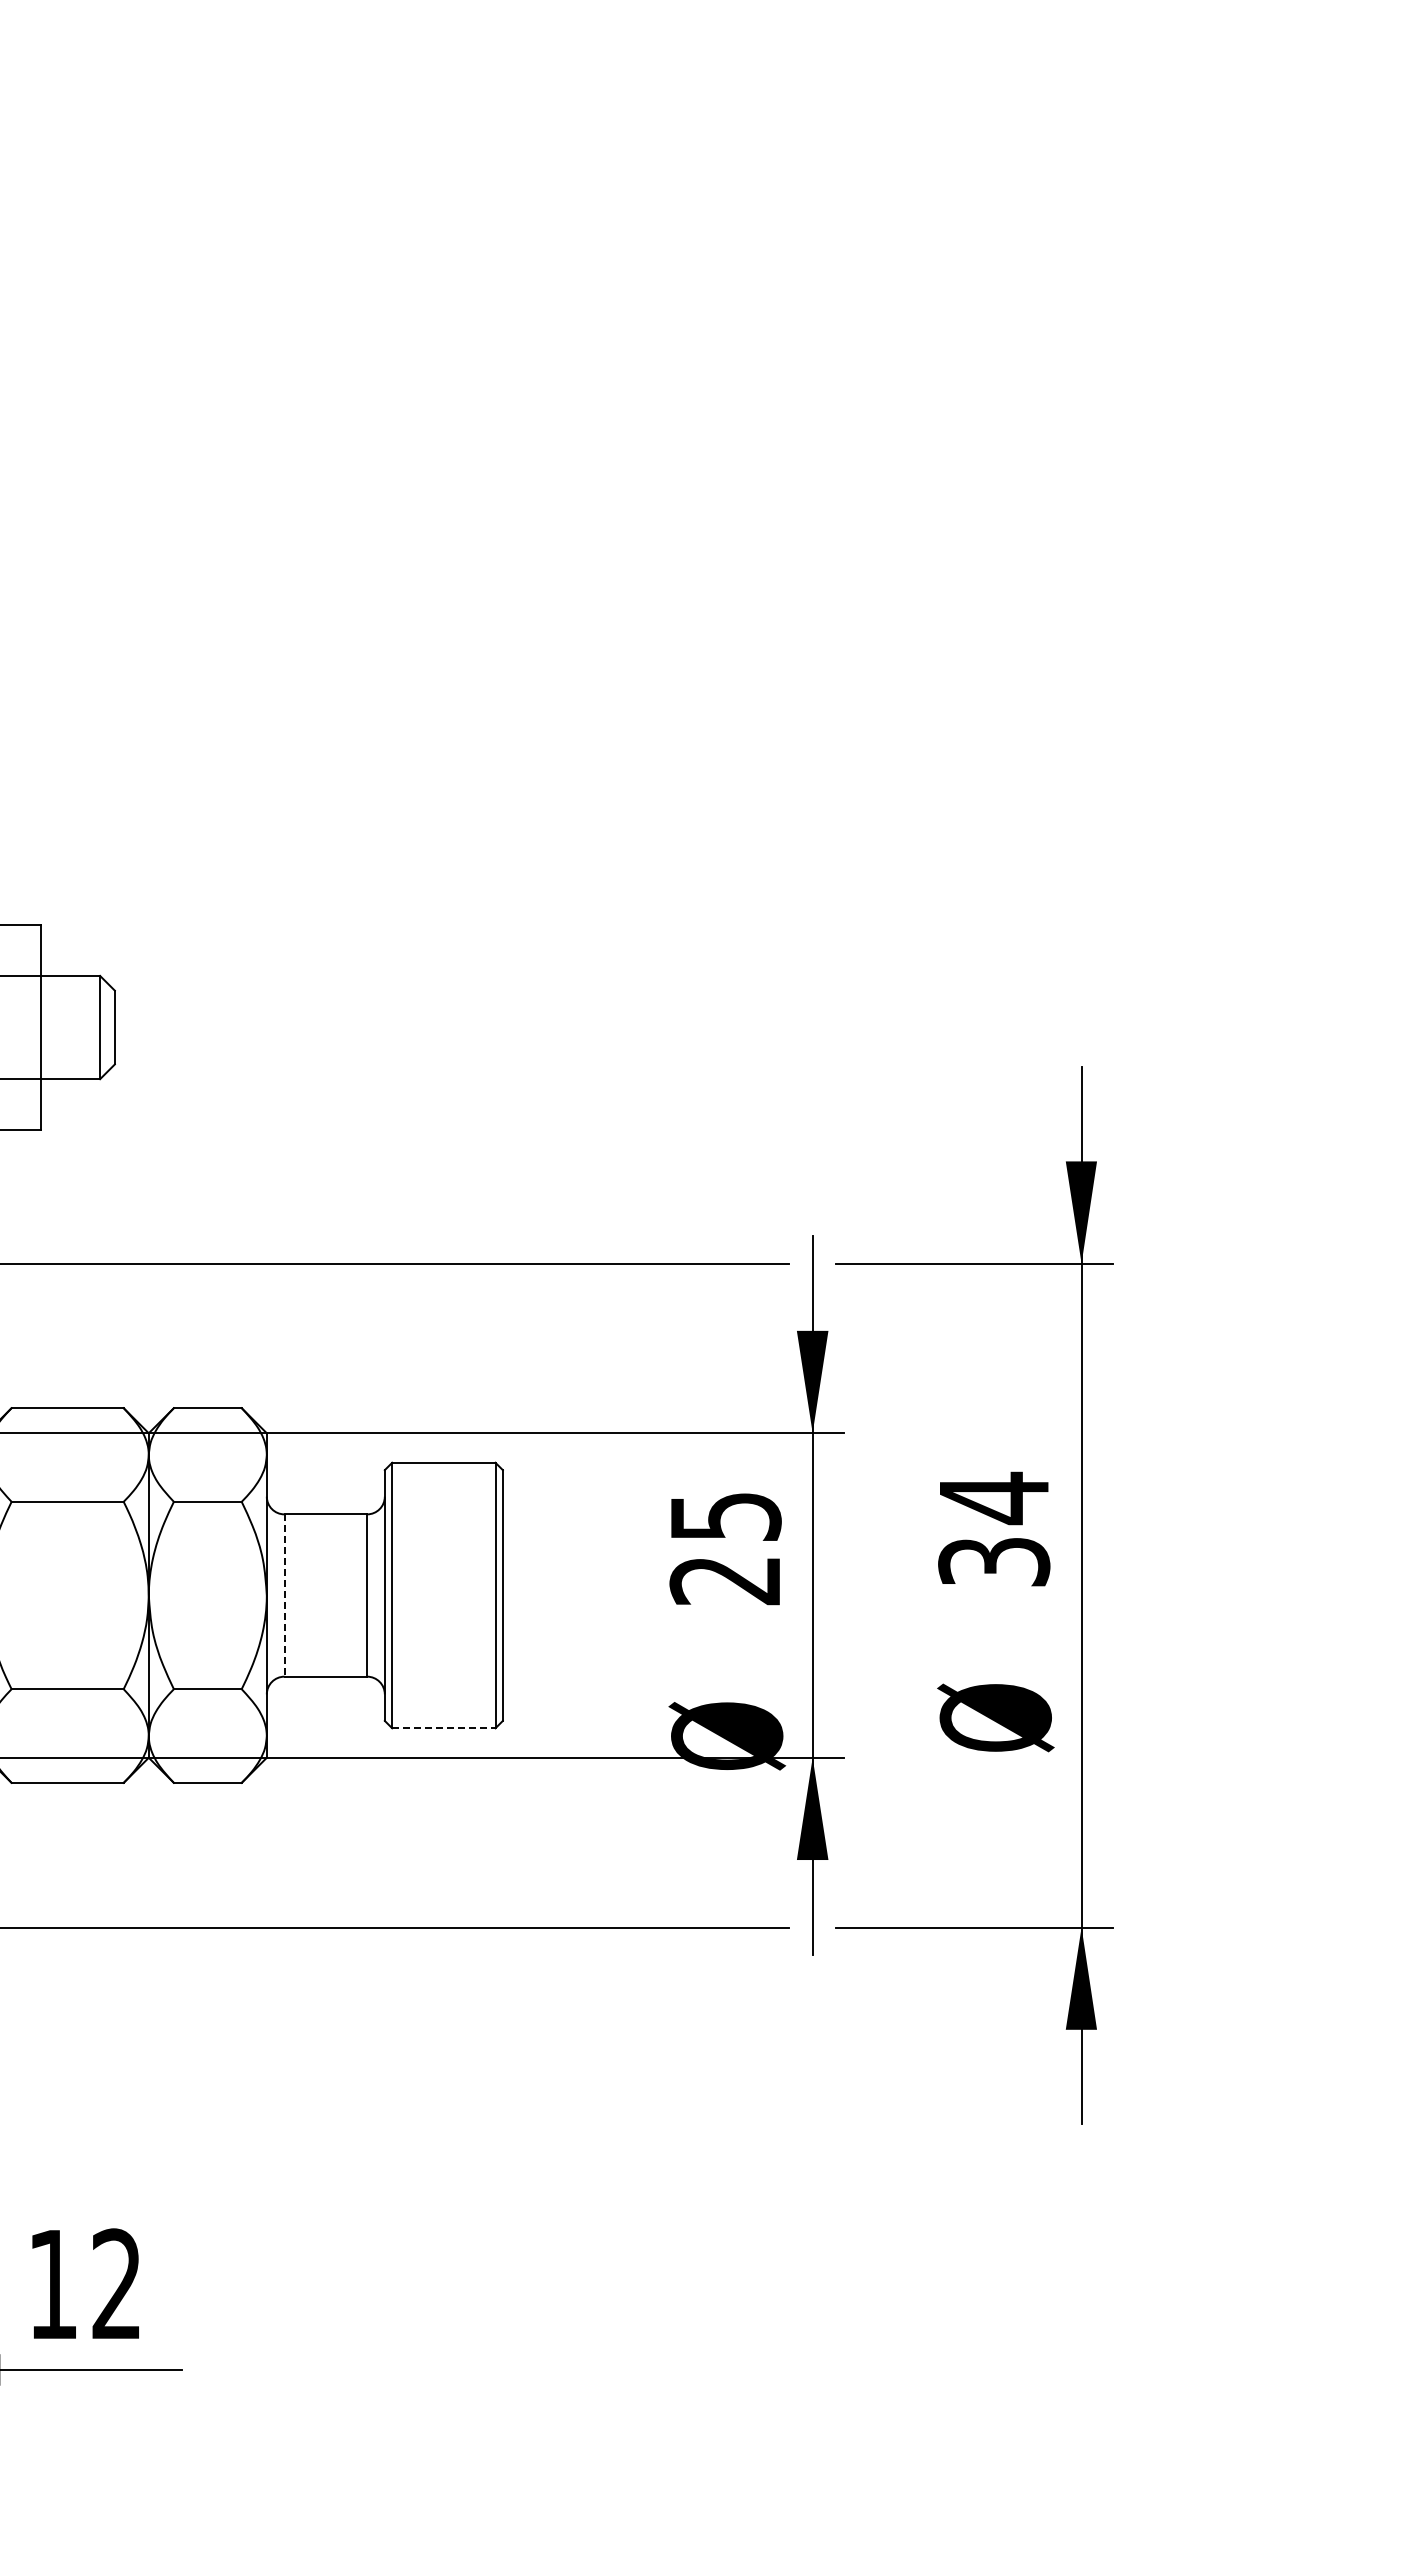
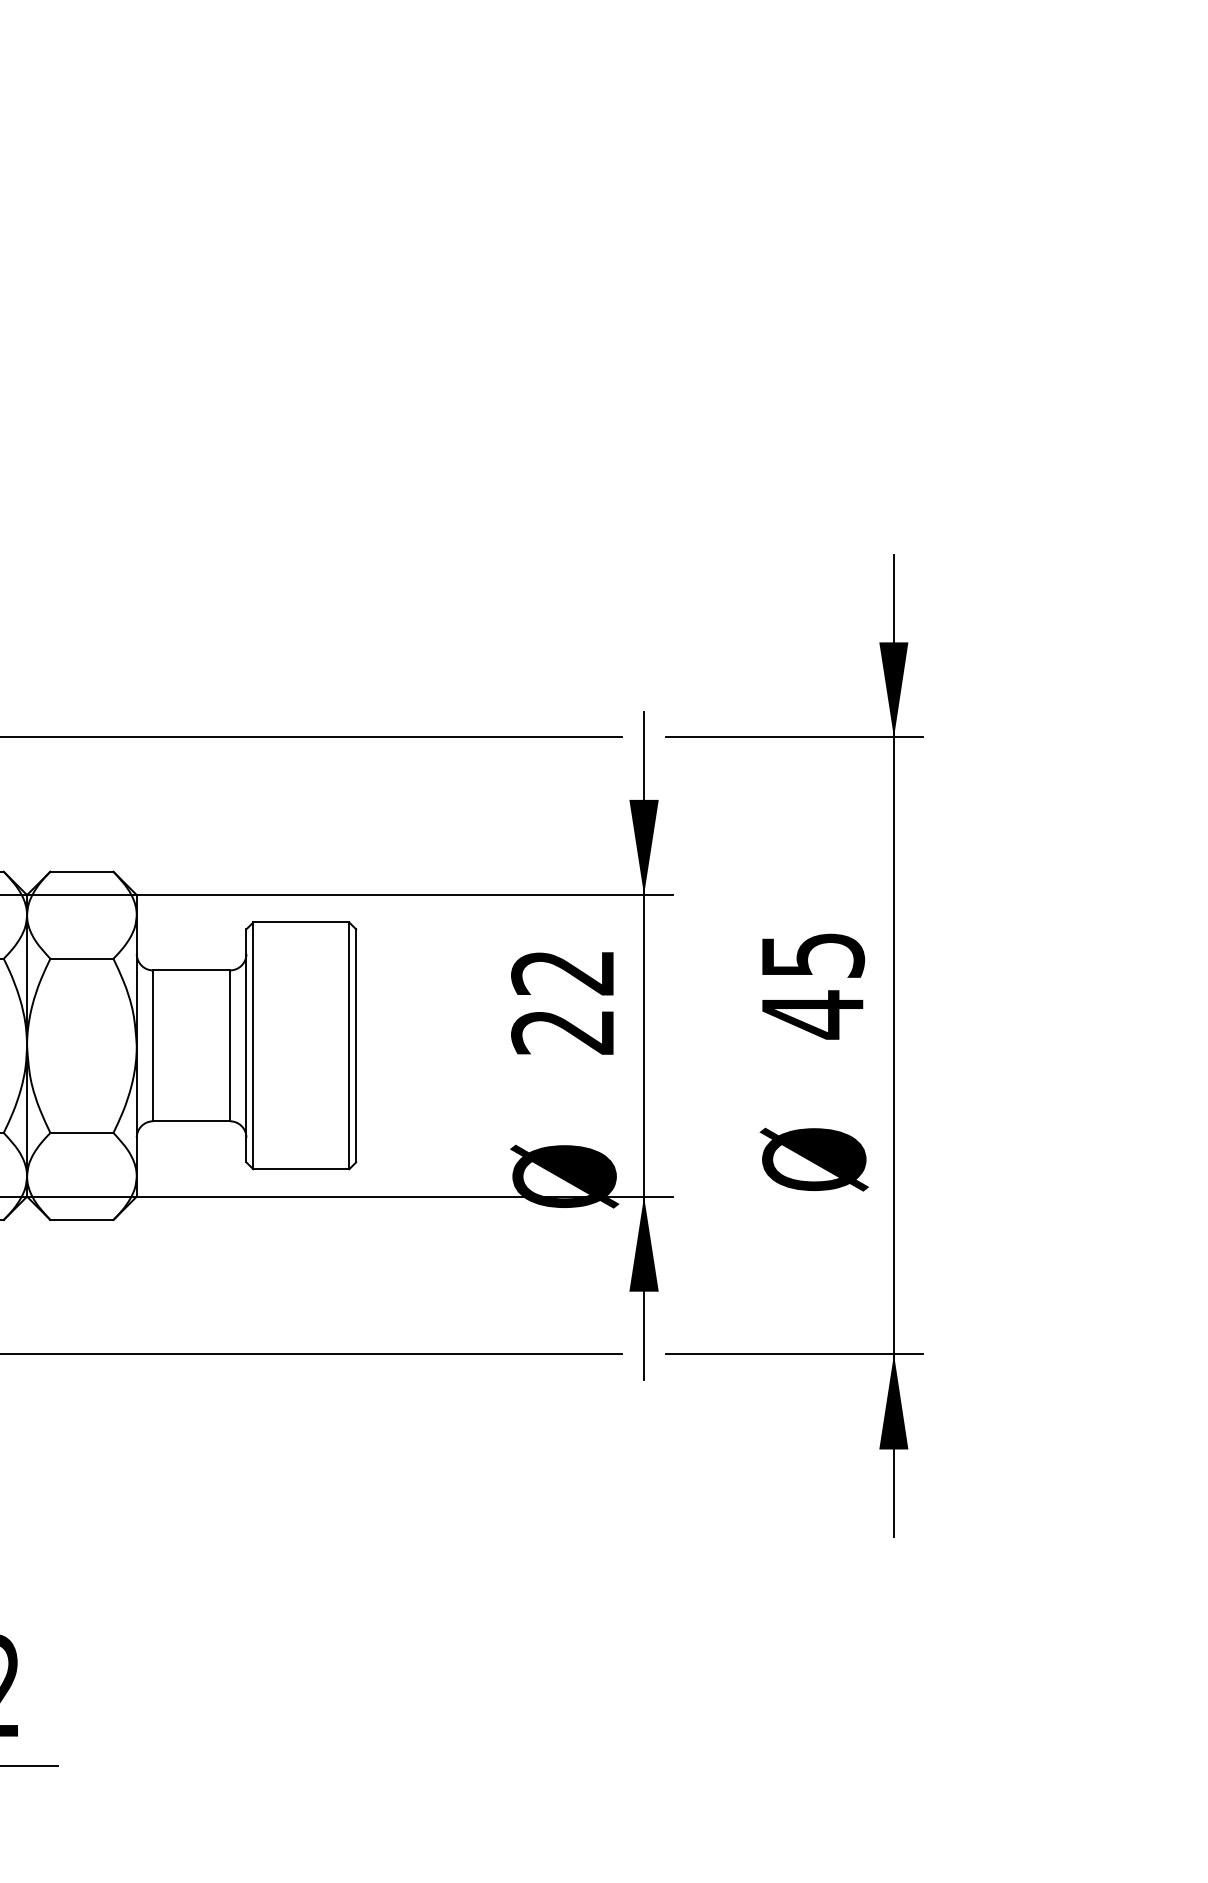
text: (725, 1517) -> (563, 973), 25 -> 22
text: (994, 1529) -> (813, 984), 34 -> 45
line: (284, 1596) -> (153, 1046), dashed -> solid
line: (443, 1728) -> (300, 1169), dashed -> solid

